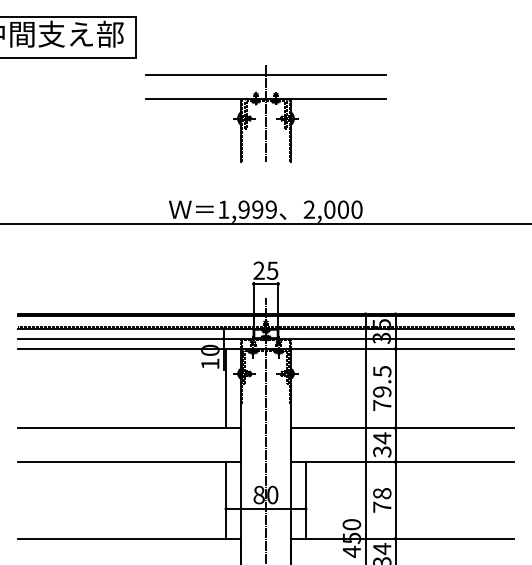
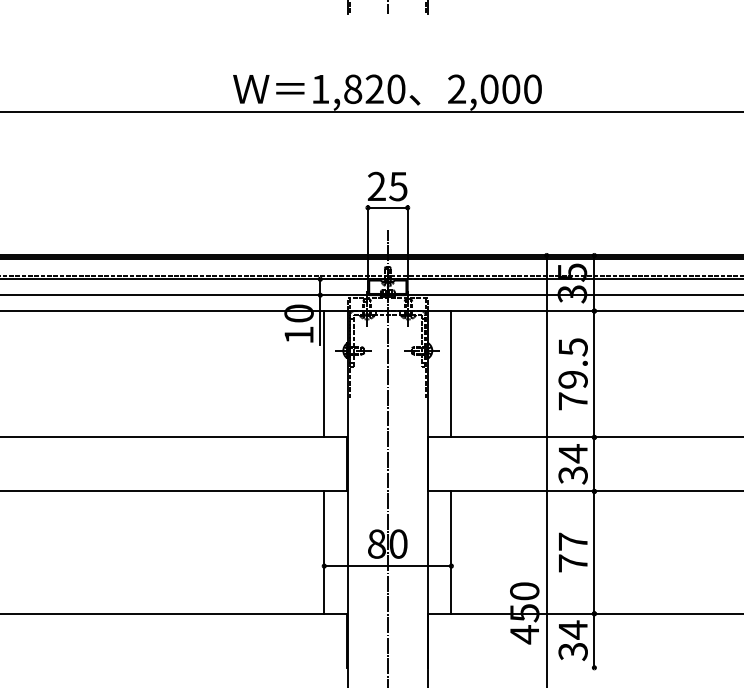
text: (257, 209) -> (374, 88), 1,999 -> 1,820
line: (305, 388) -> (450, 374), added
text: (382, 493) -> (573, 541), 78 -> 77

